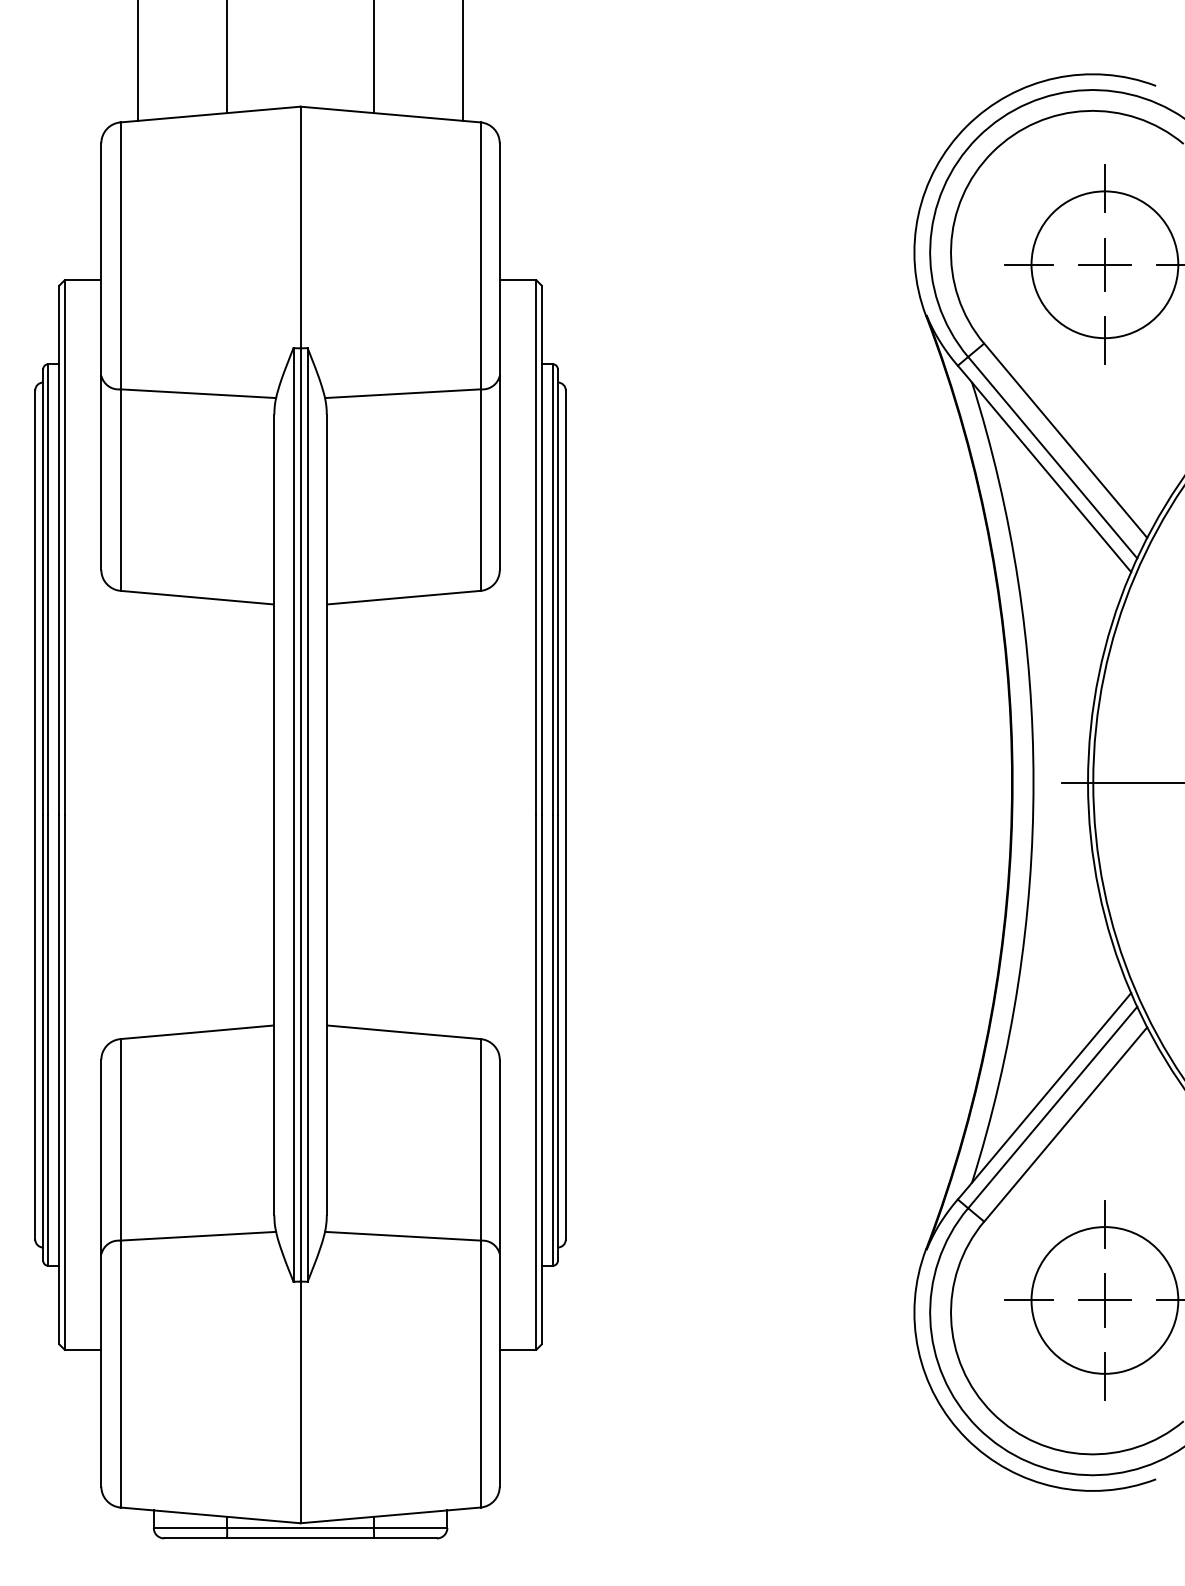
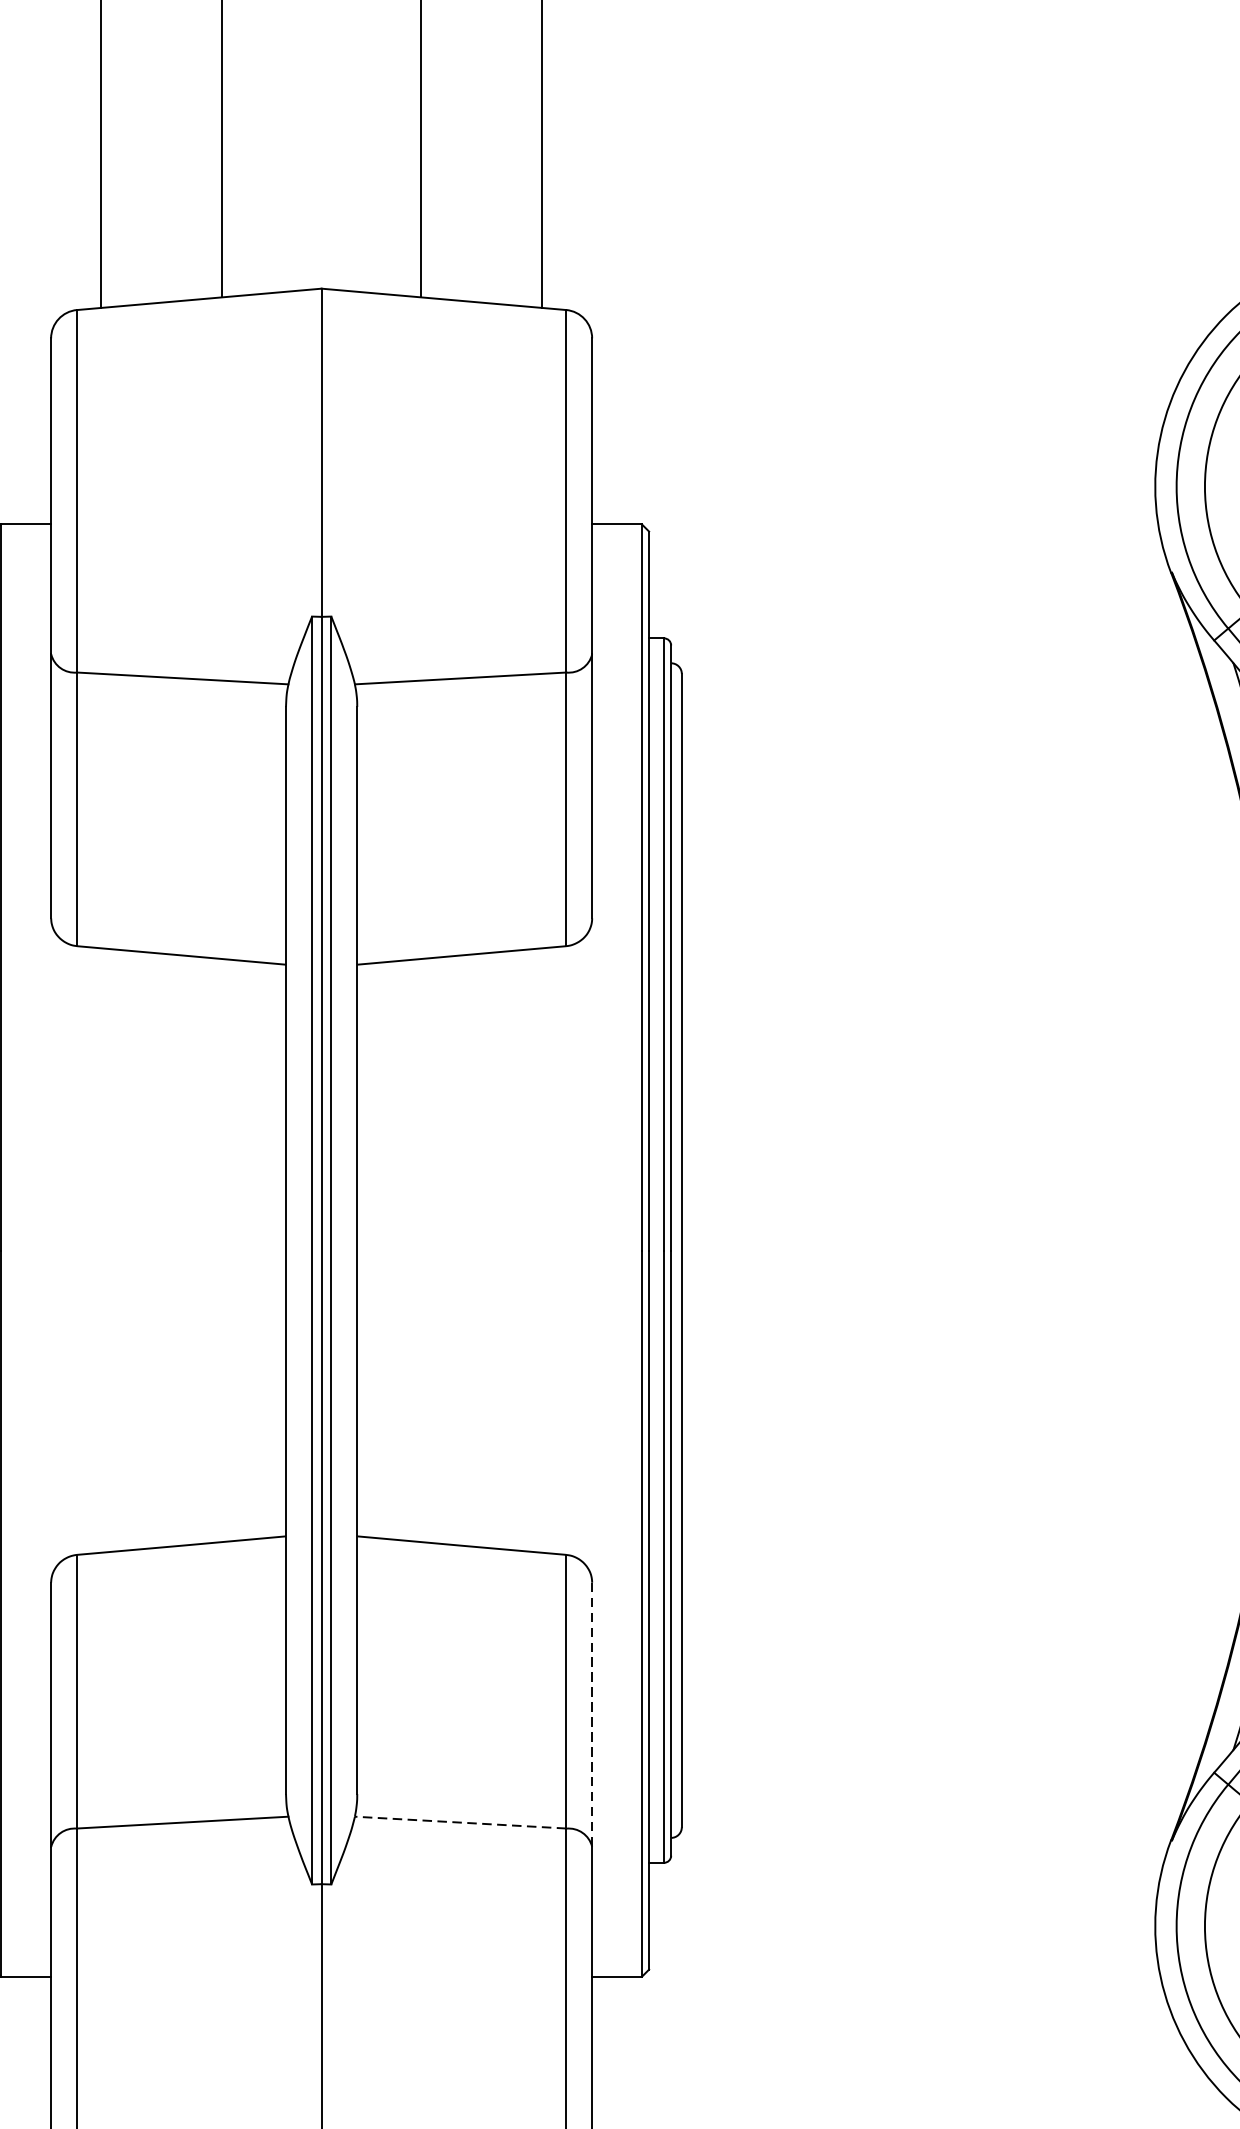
line: (499, 1157) -> (591, 1715), solid -> dashed
line: (402, 1236) -> (460, 1822), solid -> dashed

